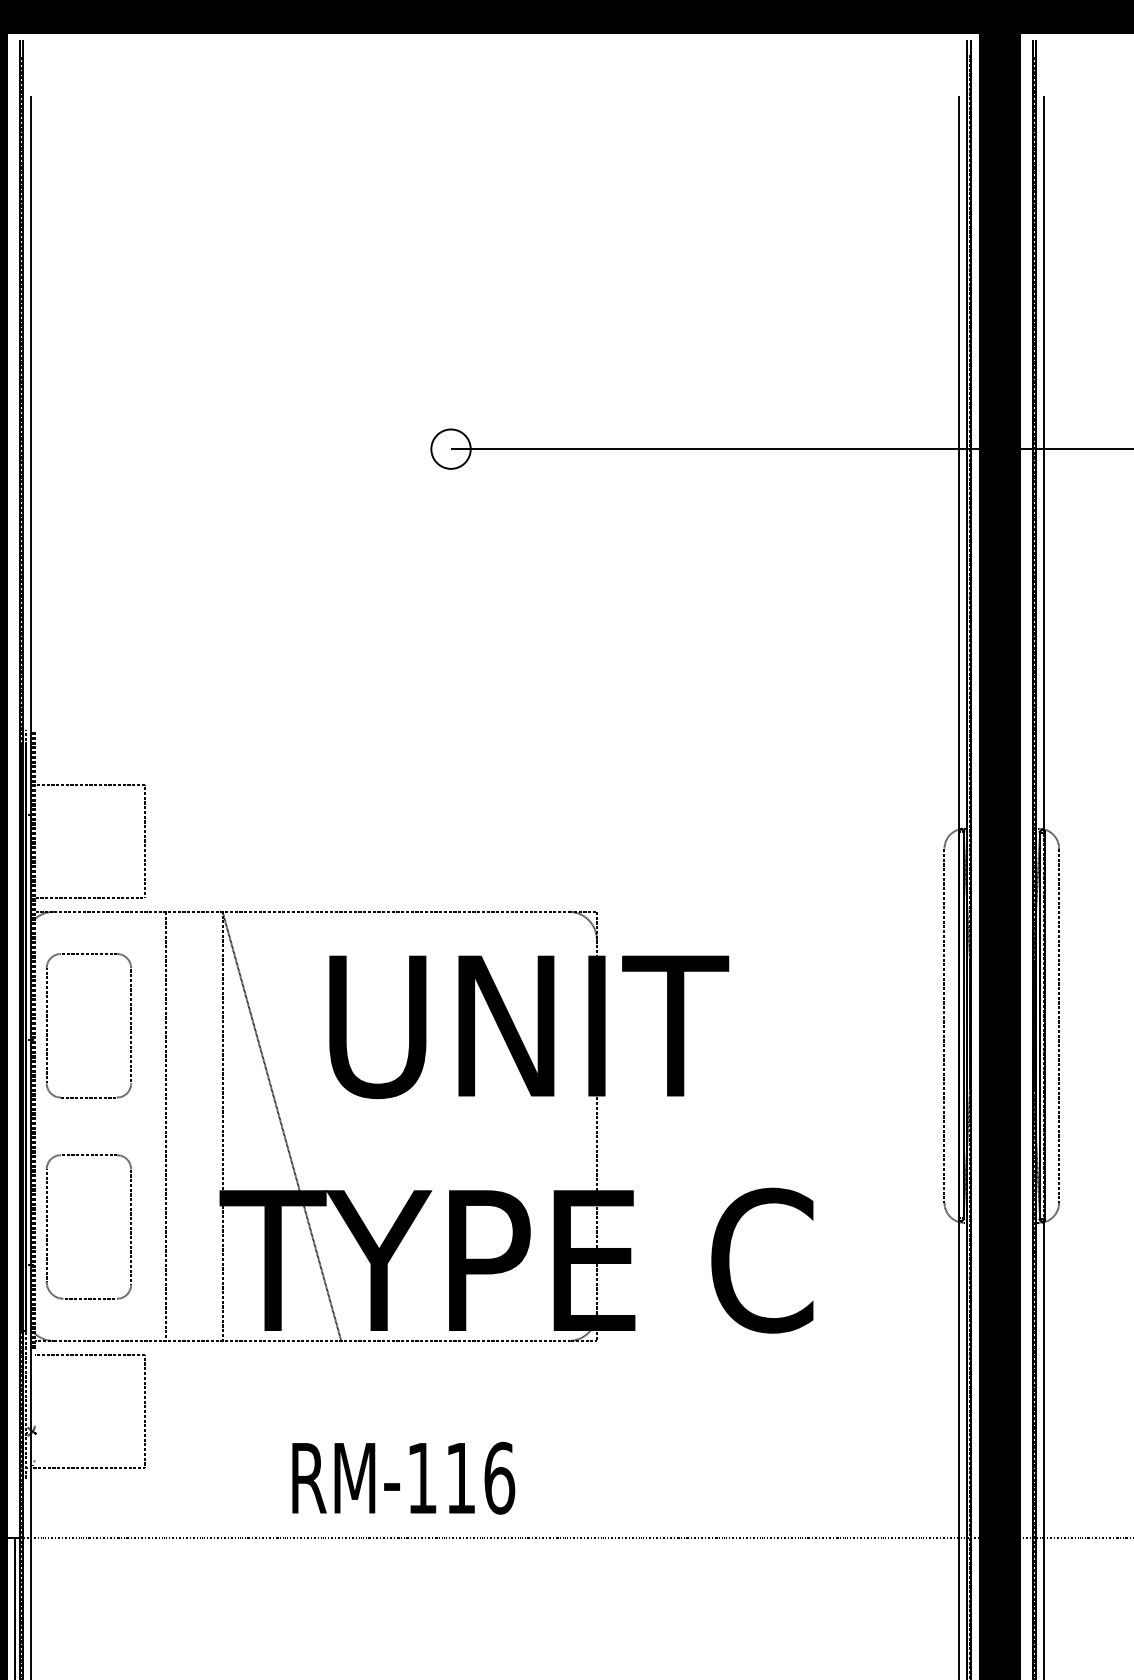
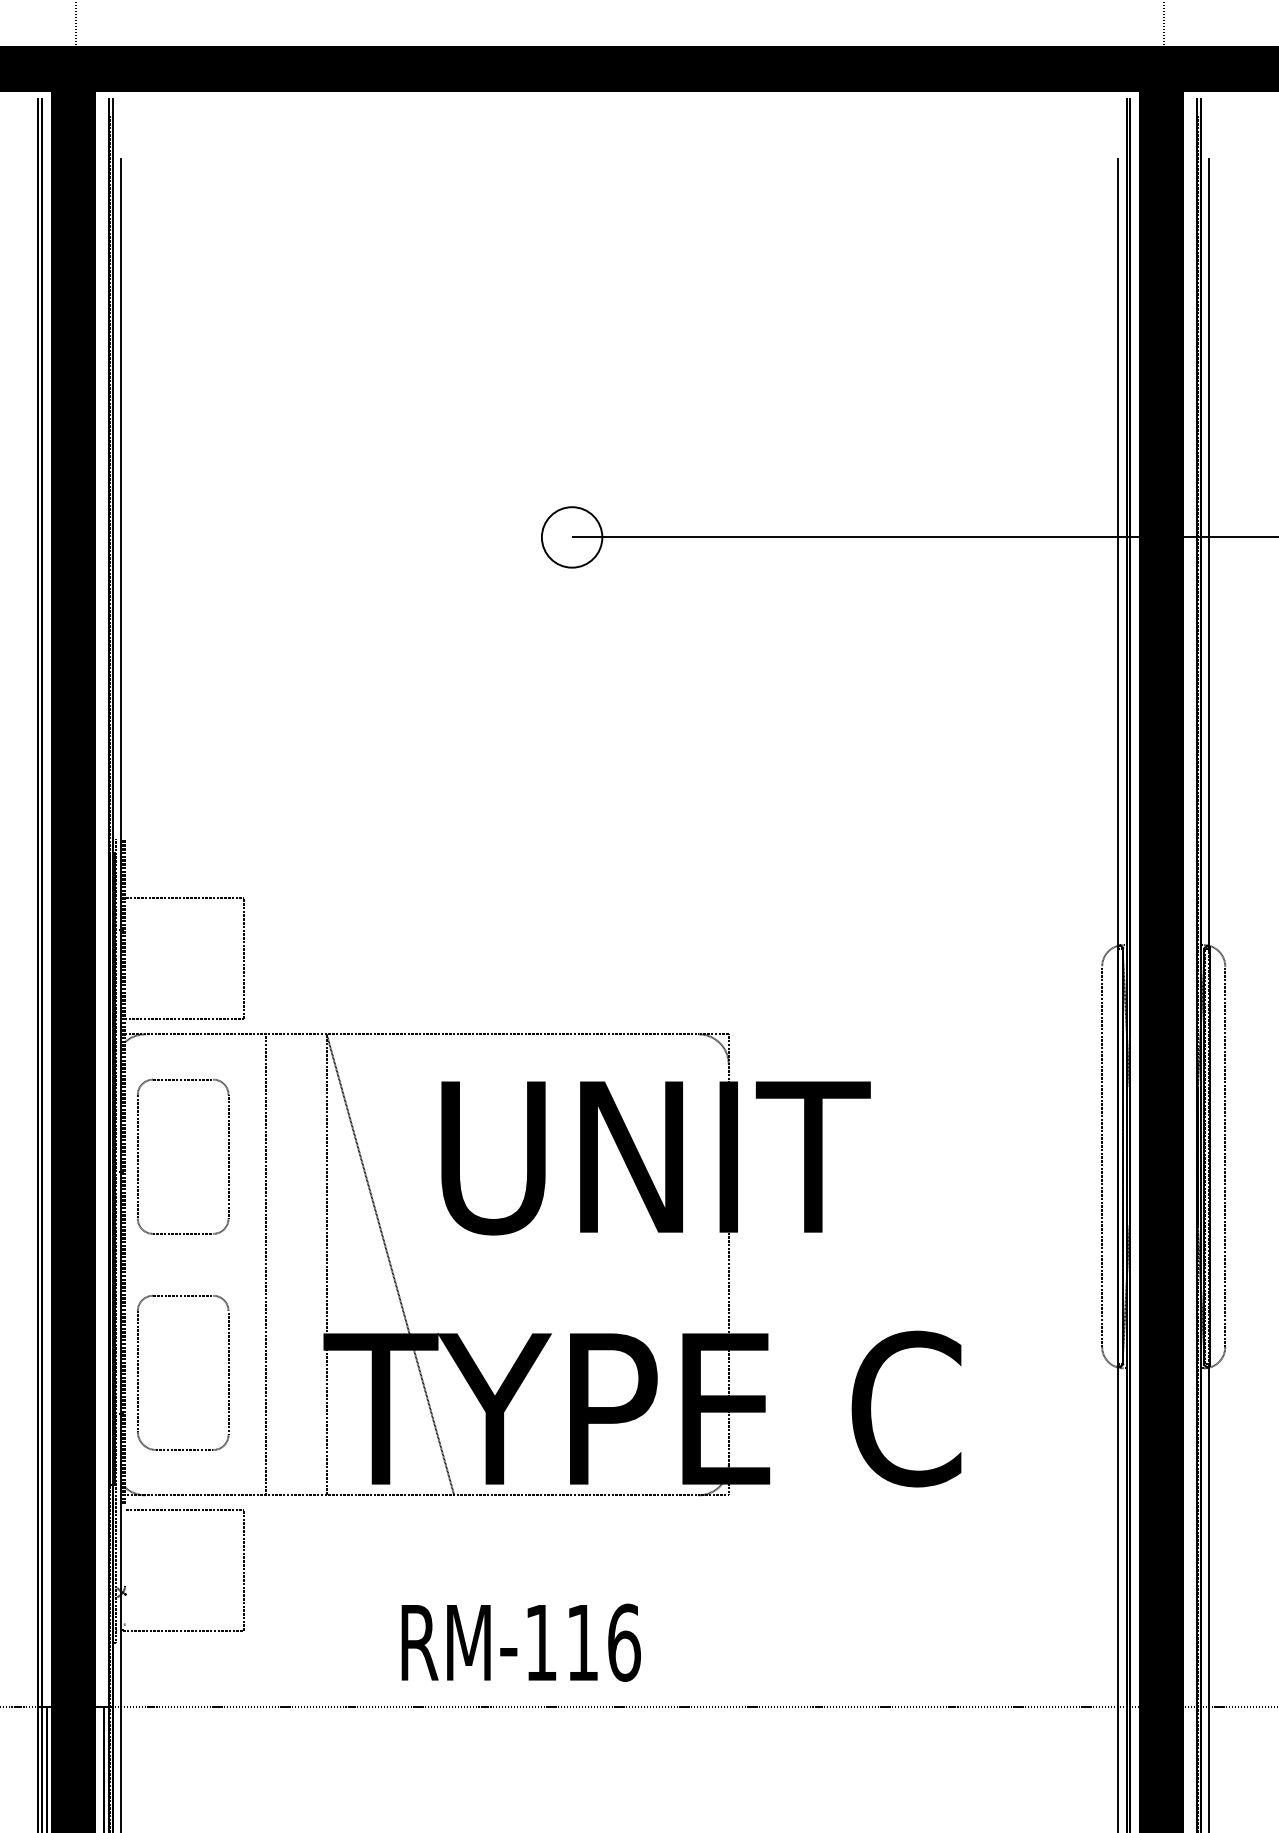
circle: (450, 449) -> (571, 537), size x1.43

